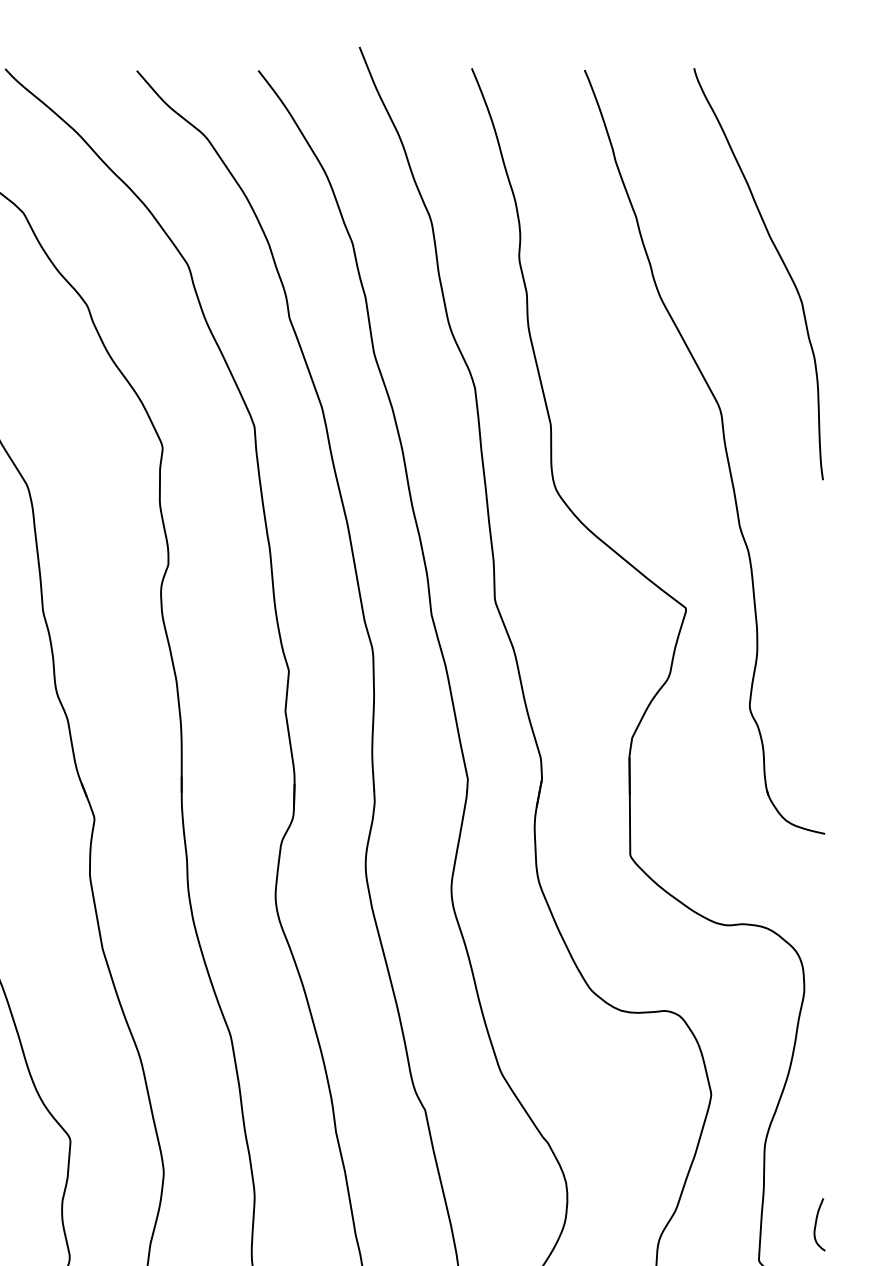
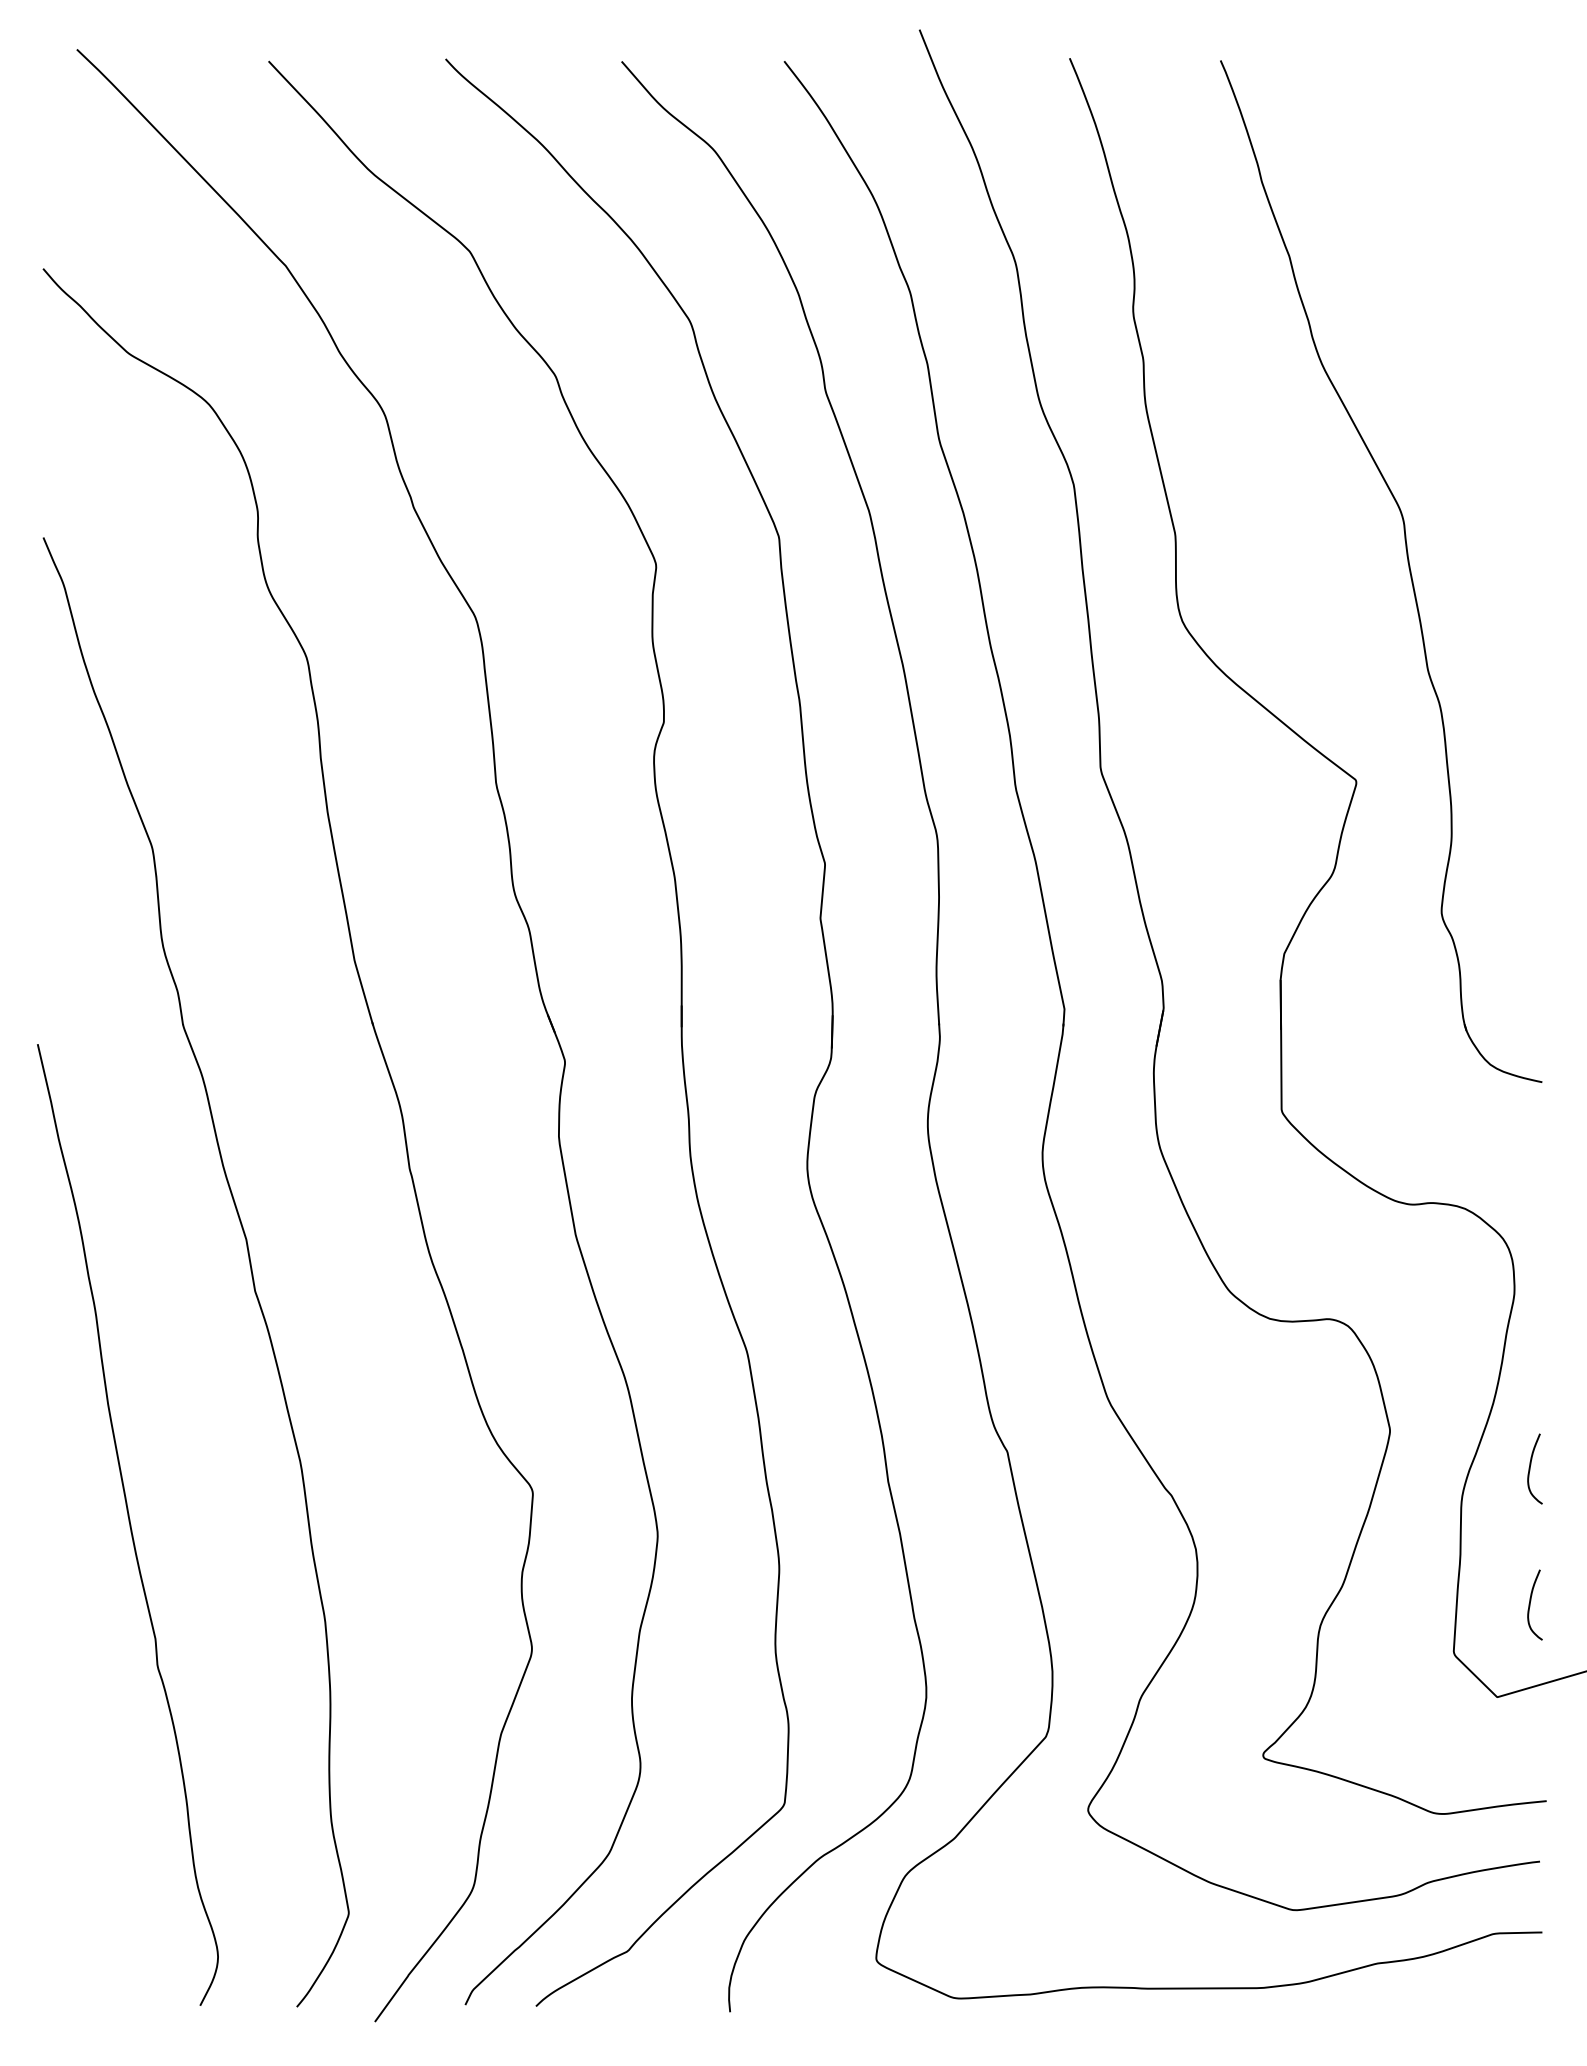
curve: (782, 262) -> (1485, 318), removed
curve: (816, 1122) -> (1530, 1468), added

